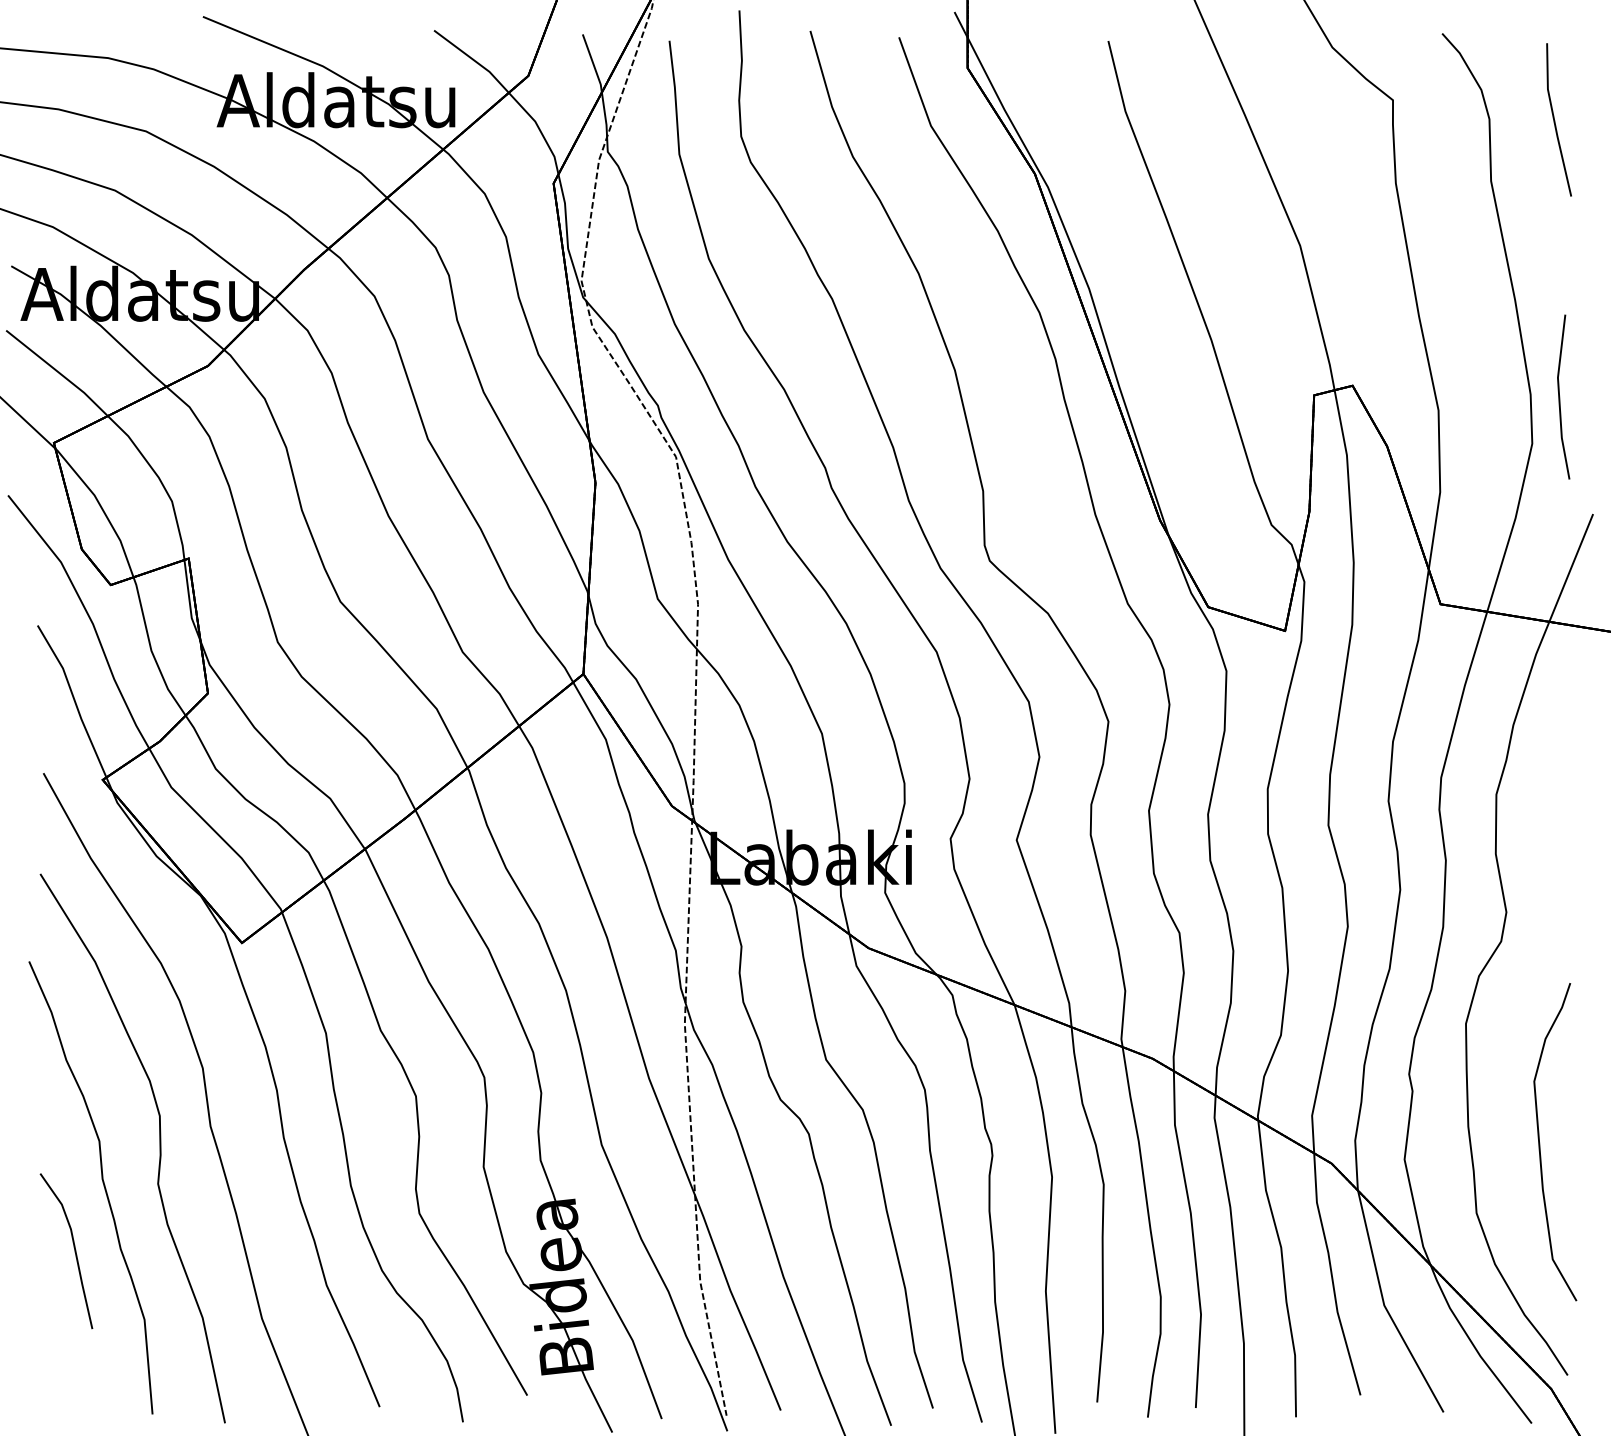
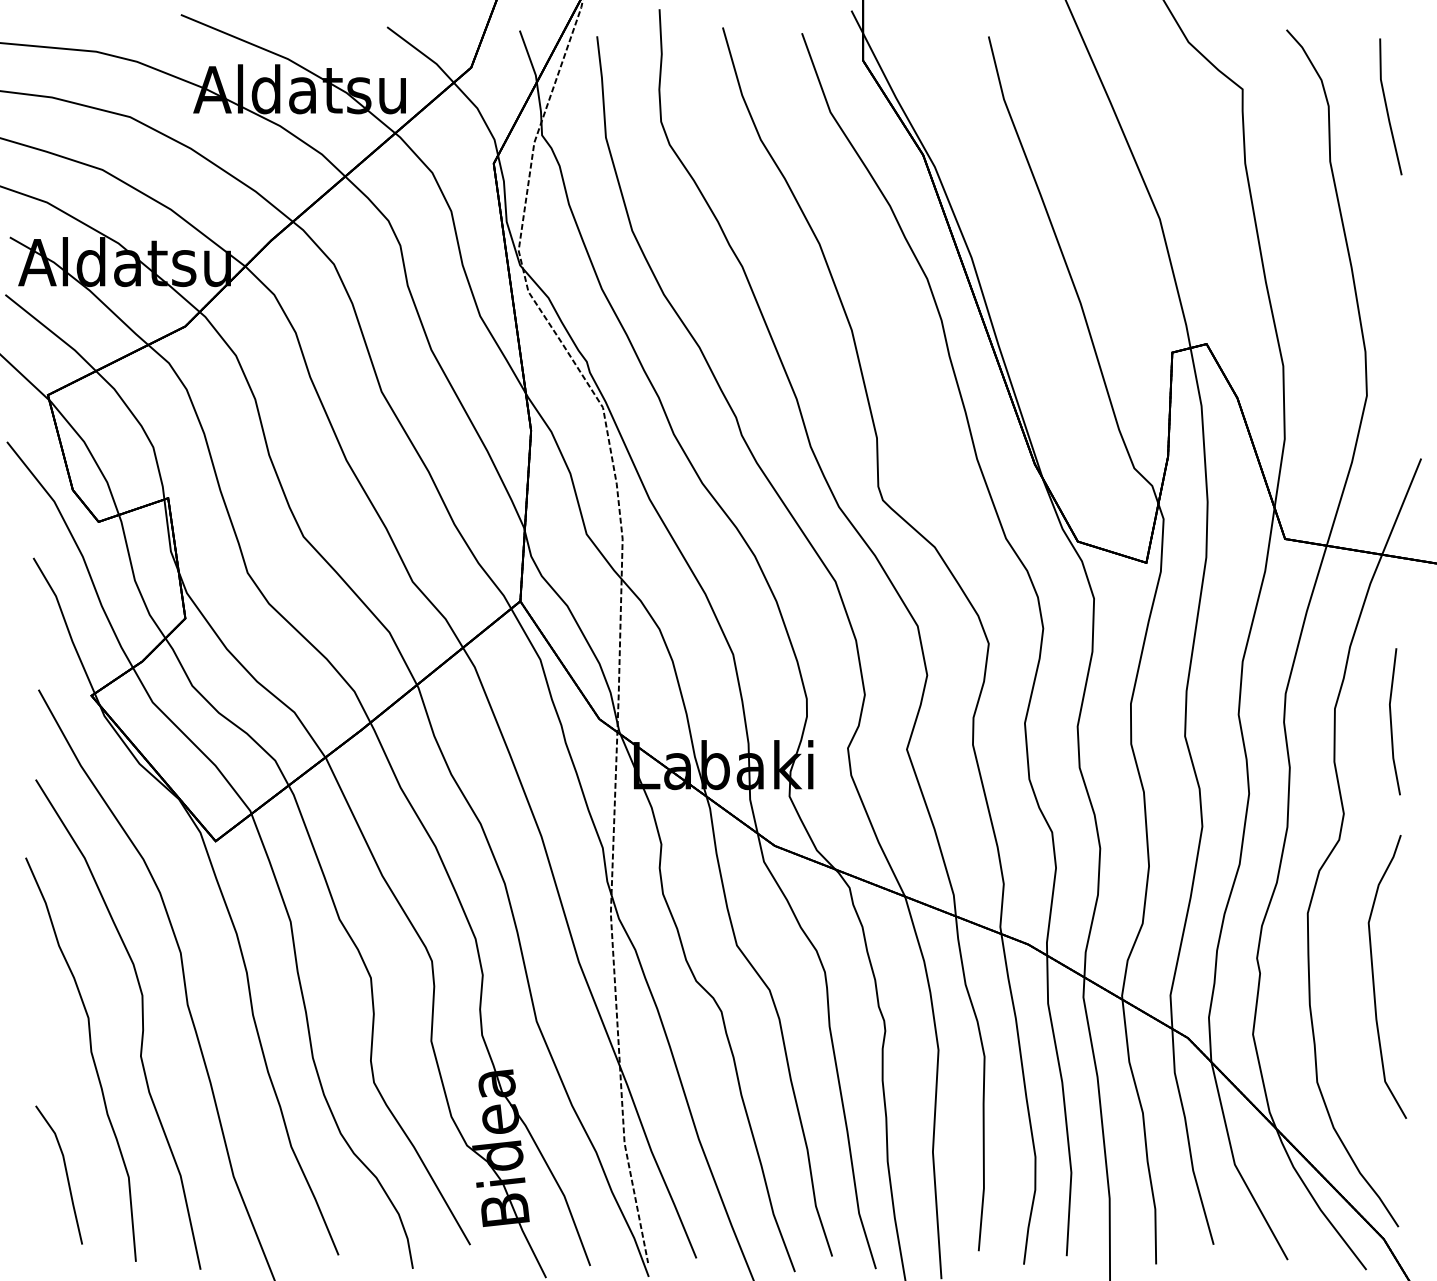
line: (1560, 396) -> (1392, 721), moved
curve: (1540, 1143) -> (1374, 978), moved
line: (74, 1251) -> (66, 1175), moved

